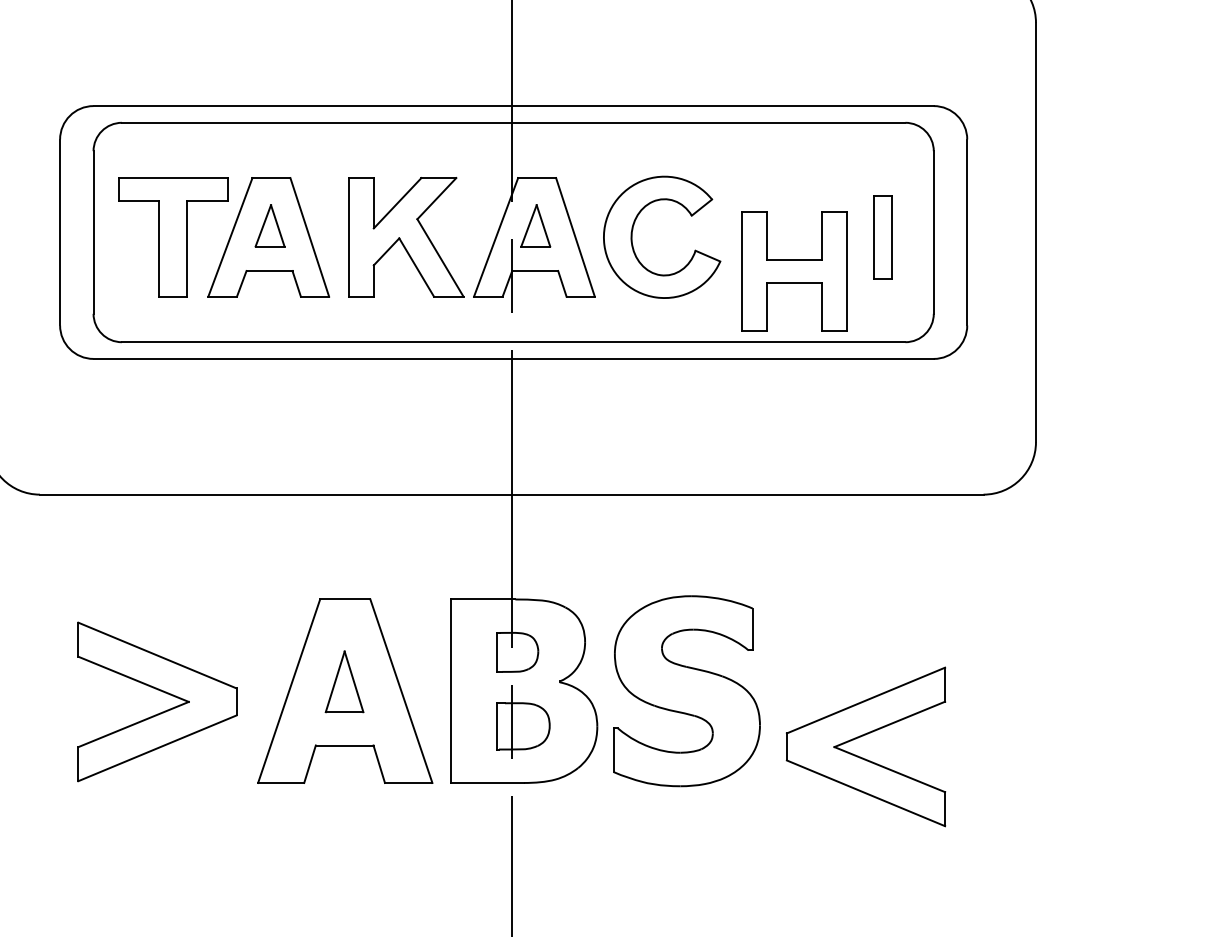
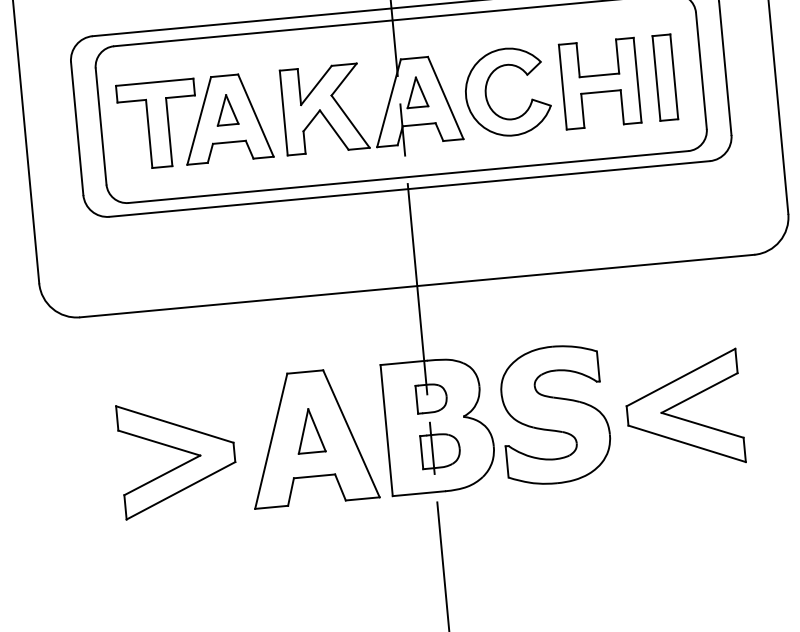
part: (882, 237) -> (665, 77), size x1.43
part: (794, 271) -> (600, 83), moved
part: (863, 736) -> (681, 403), moved

